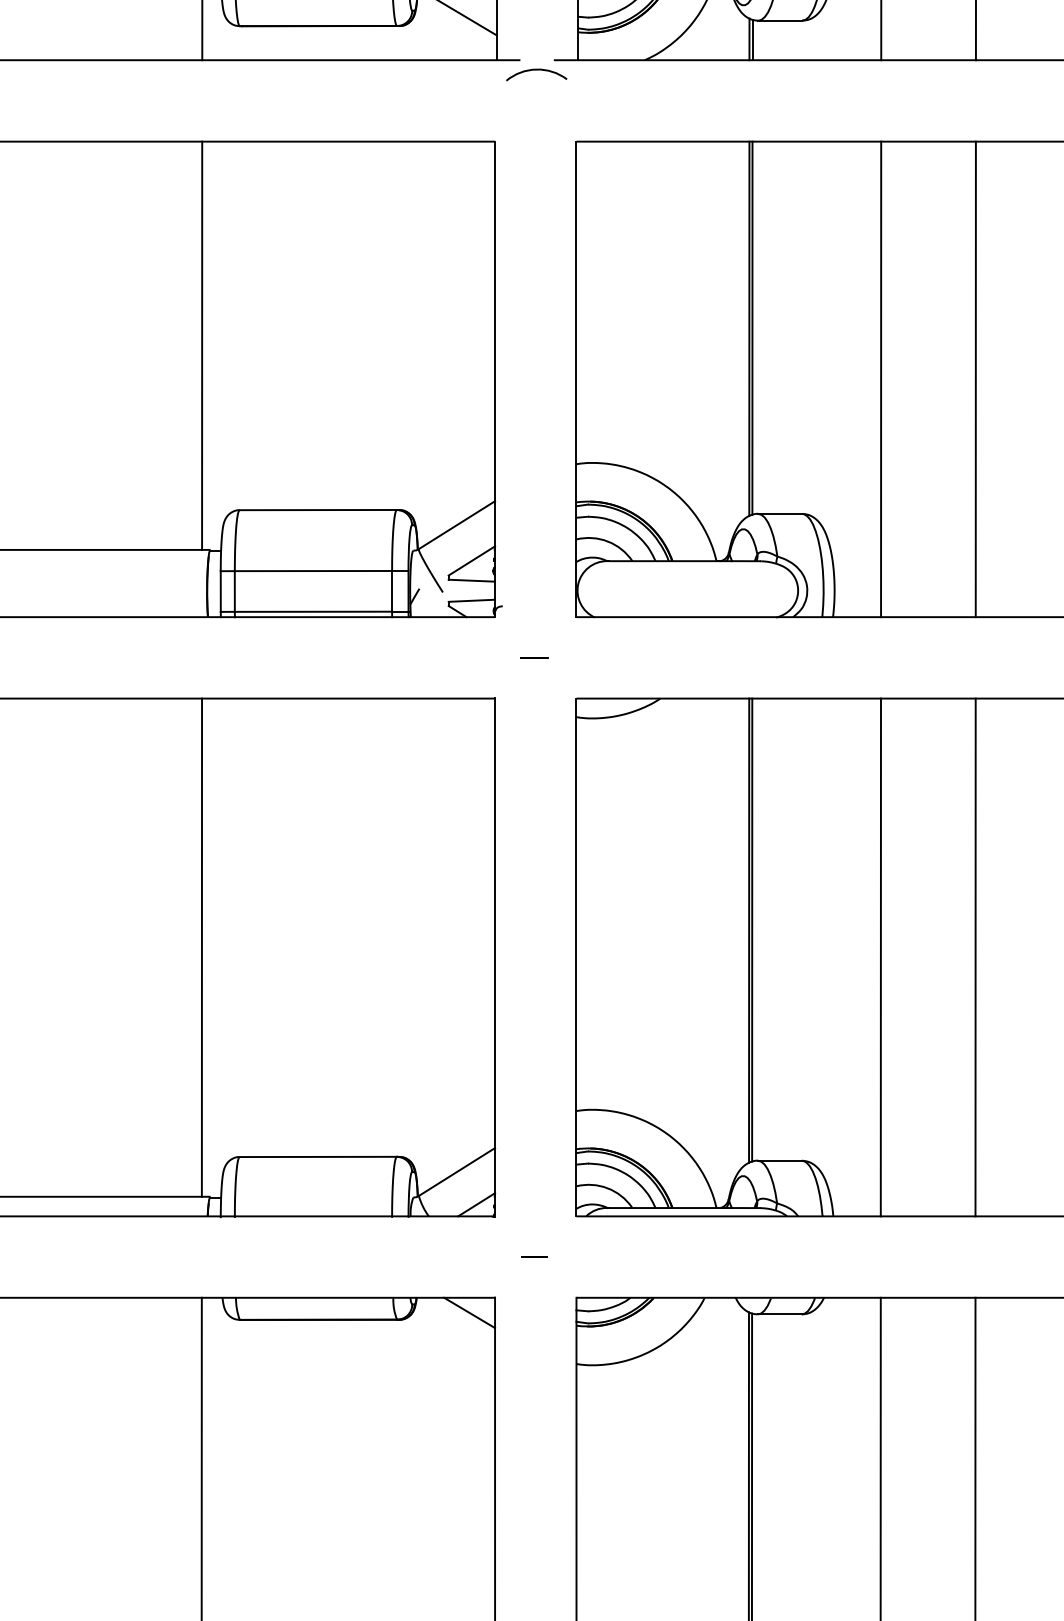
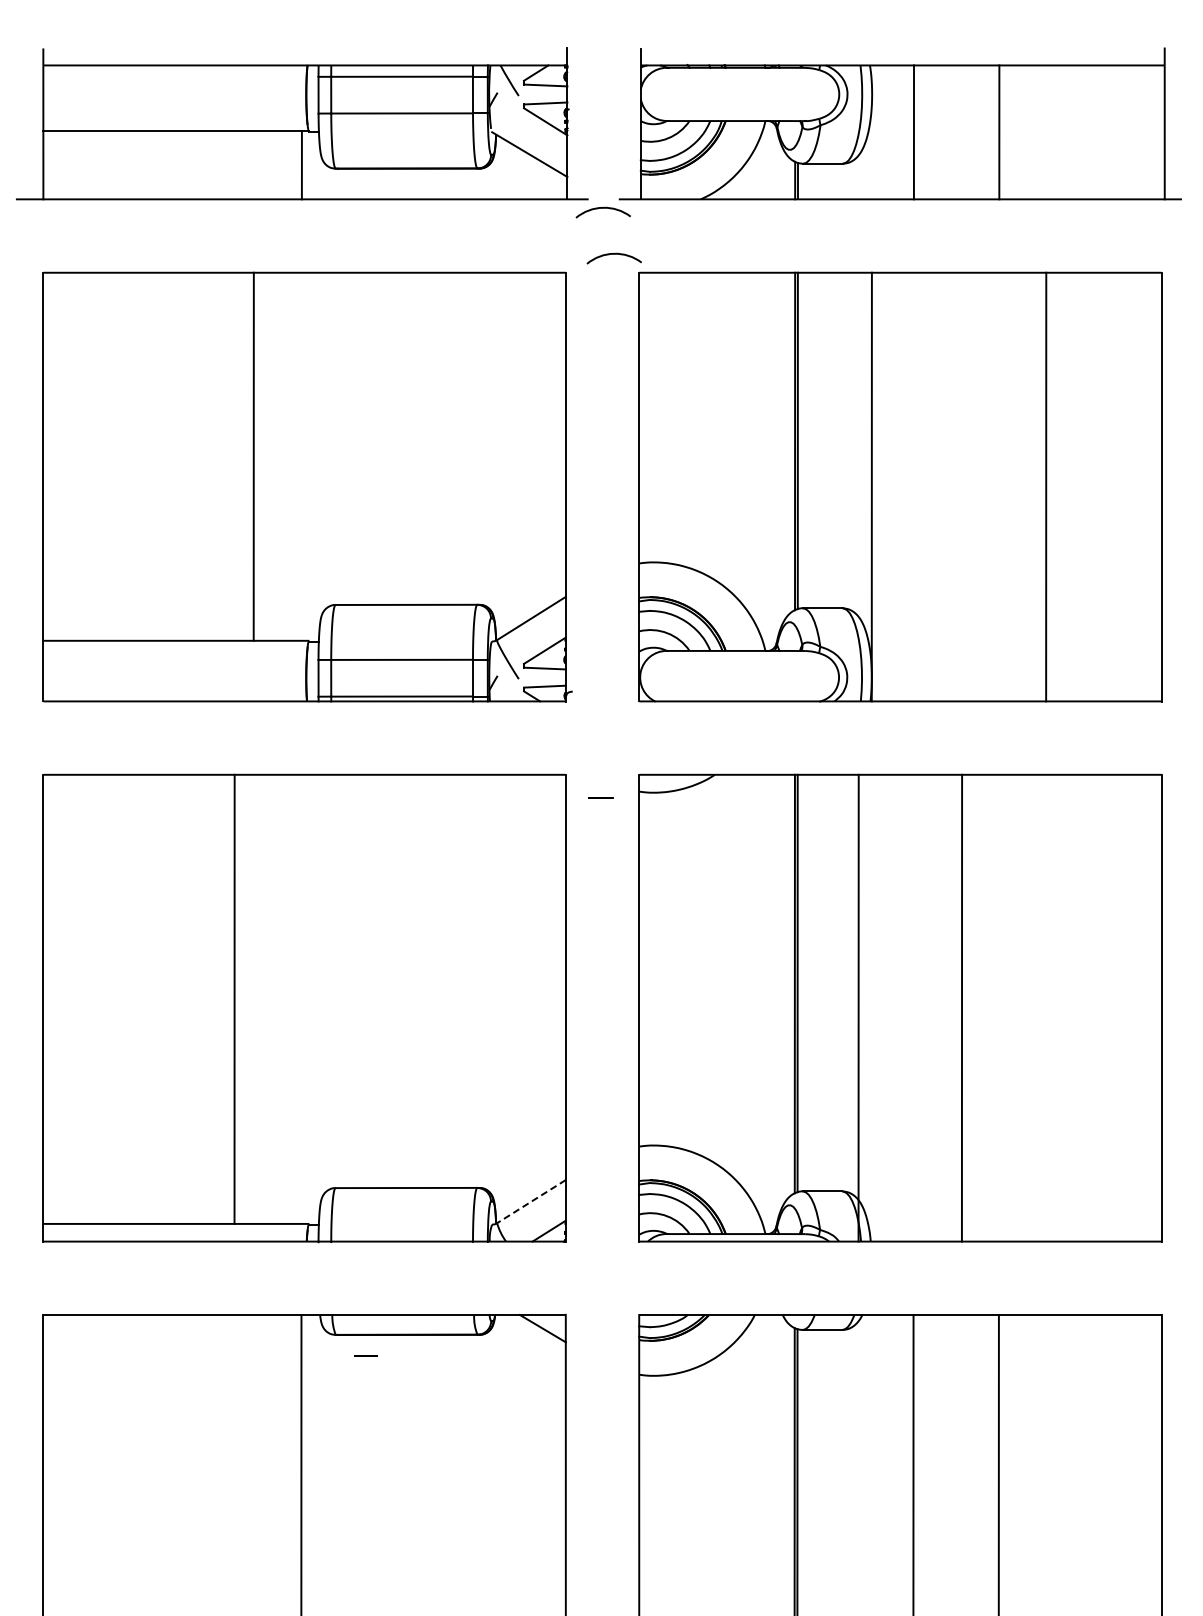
arc: (547, 121) -> (613, 254), added
line: (201, 345) -> (253, 456), moved
line: (880, 378) -> (871, 486), moved
line: (976, 378) -> (1046, 486), moved
line: (533, 657) -> (600, 797), moved
line: (201, 946) -> (234, 998), moved
line: (880, 956) -> (858, 1007), moved
line: (975, 956) -> (961, 1007), moved
line: (456, 1171) -> (531, 1201), solid -> dashed
line: (533, 1256) -> (365, 1355), moved

